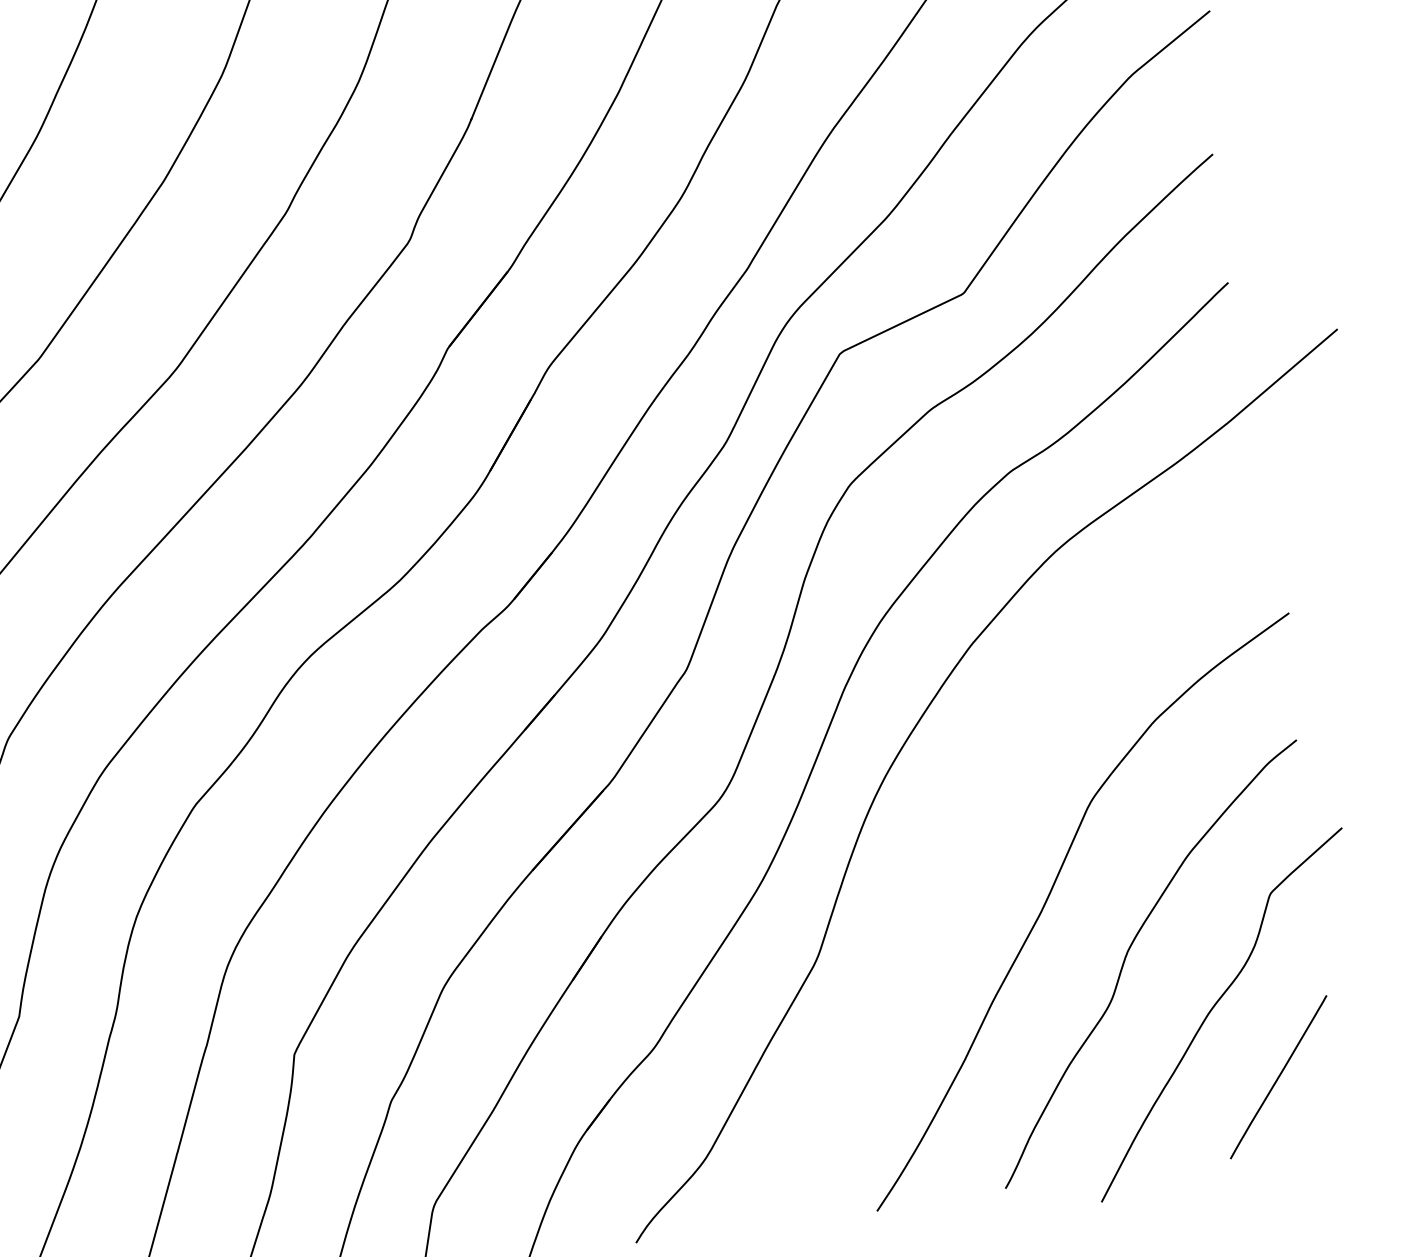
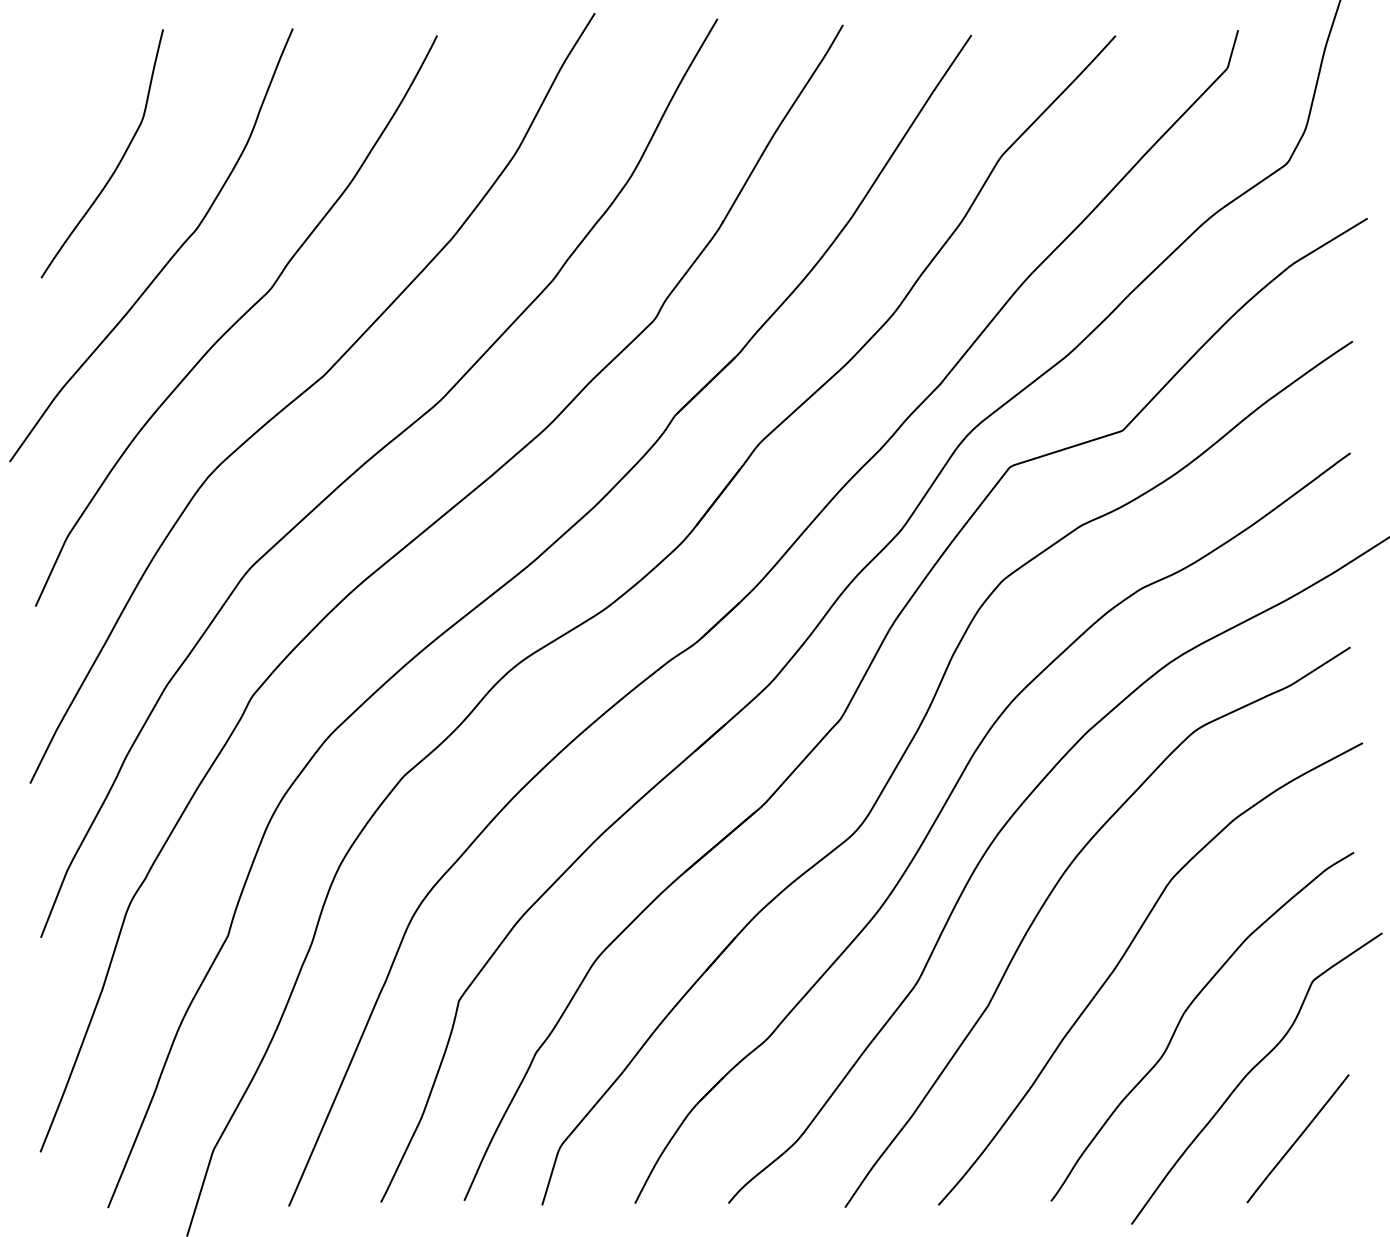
curve: (954, 840) -> (1049, 897), added

